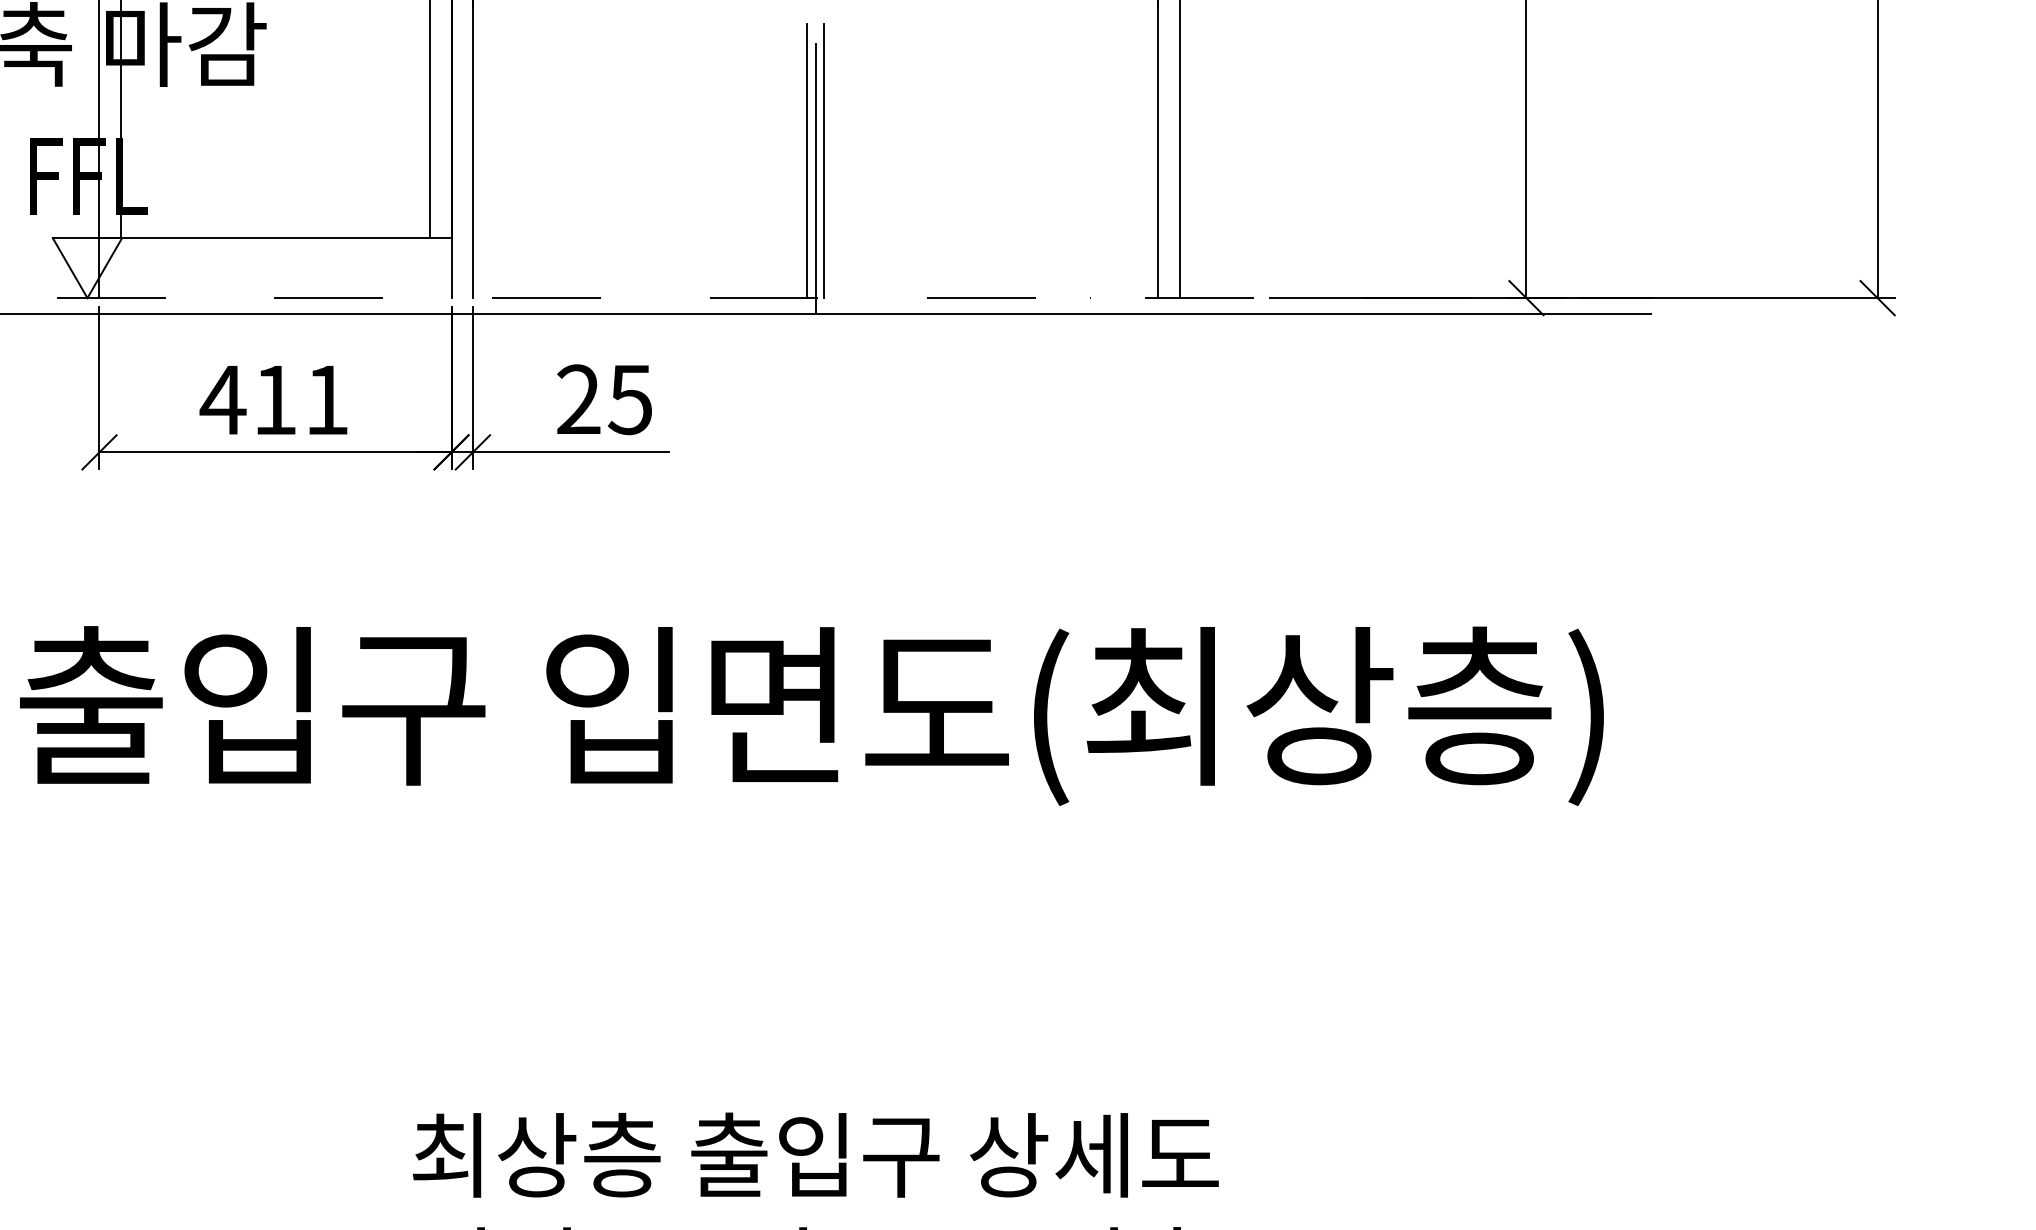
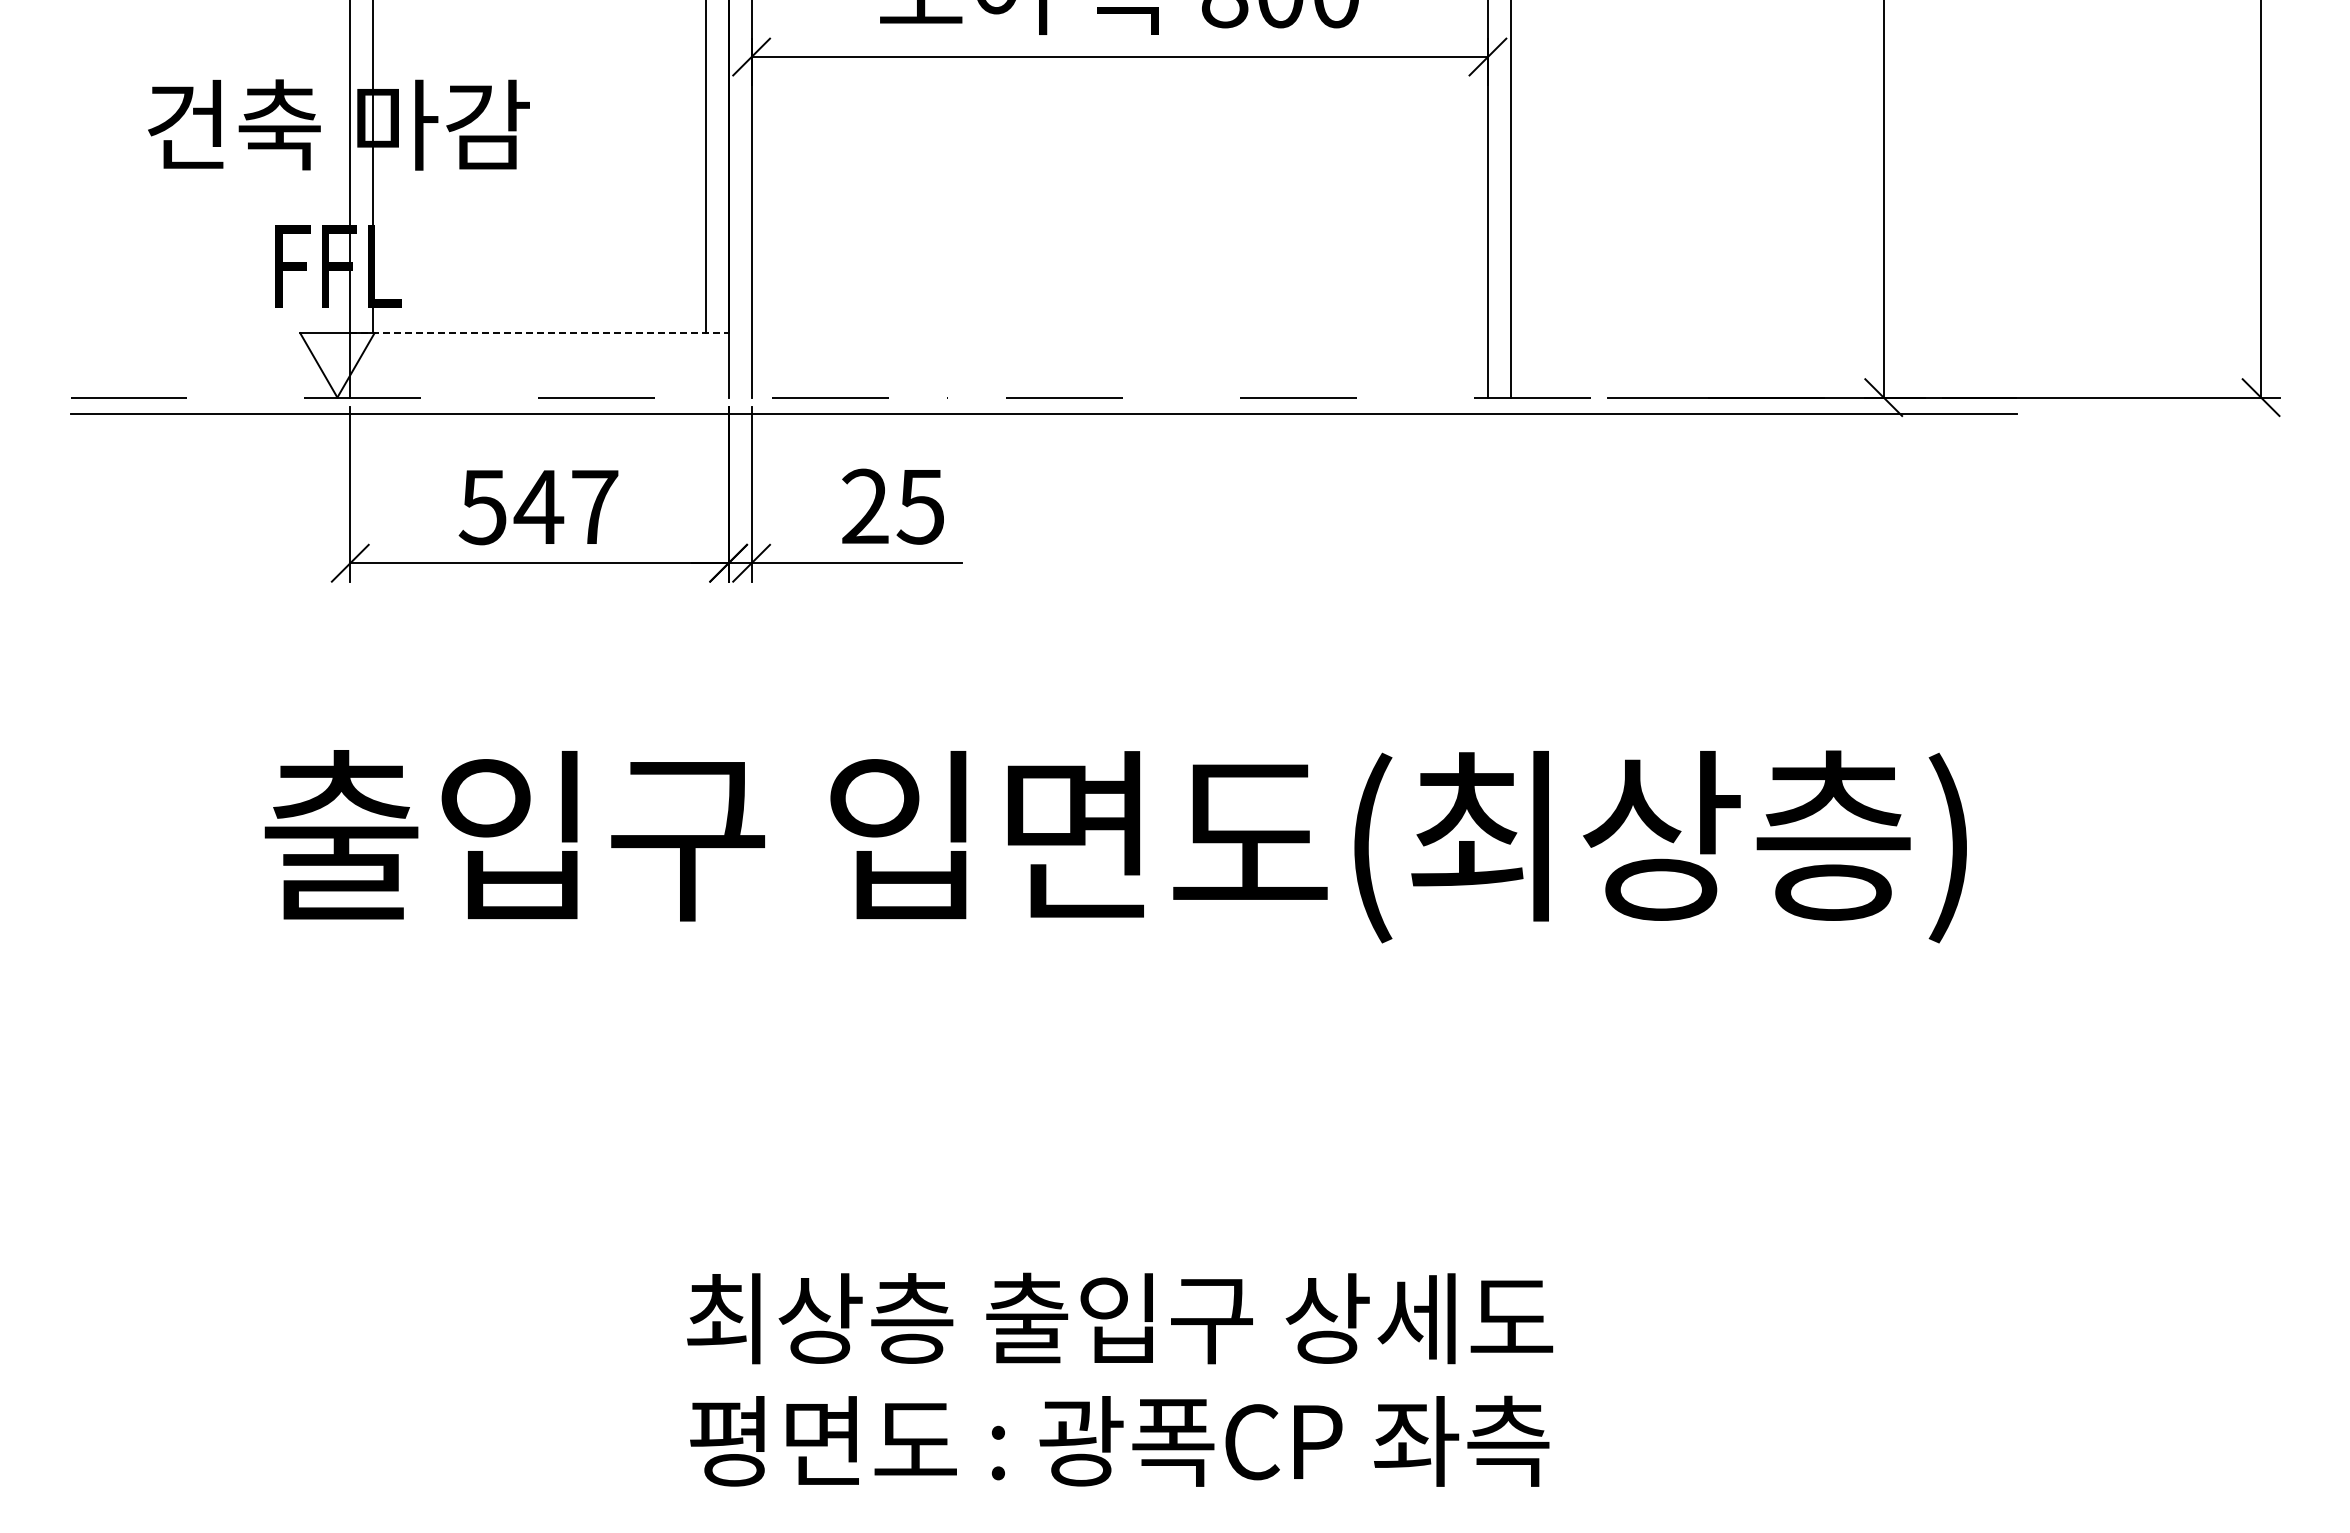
line: (806, 161) -> (1110, 250), removed
line: (823, 161) -> (1128, 250), removed
line: (815, 169) -> (1119, 259), removed
line: (275, 238) -> (539, 333), solid -> dashed
text: (273, 400) -> (537, 507), 411 -> 547

